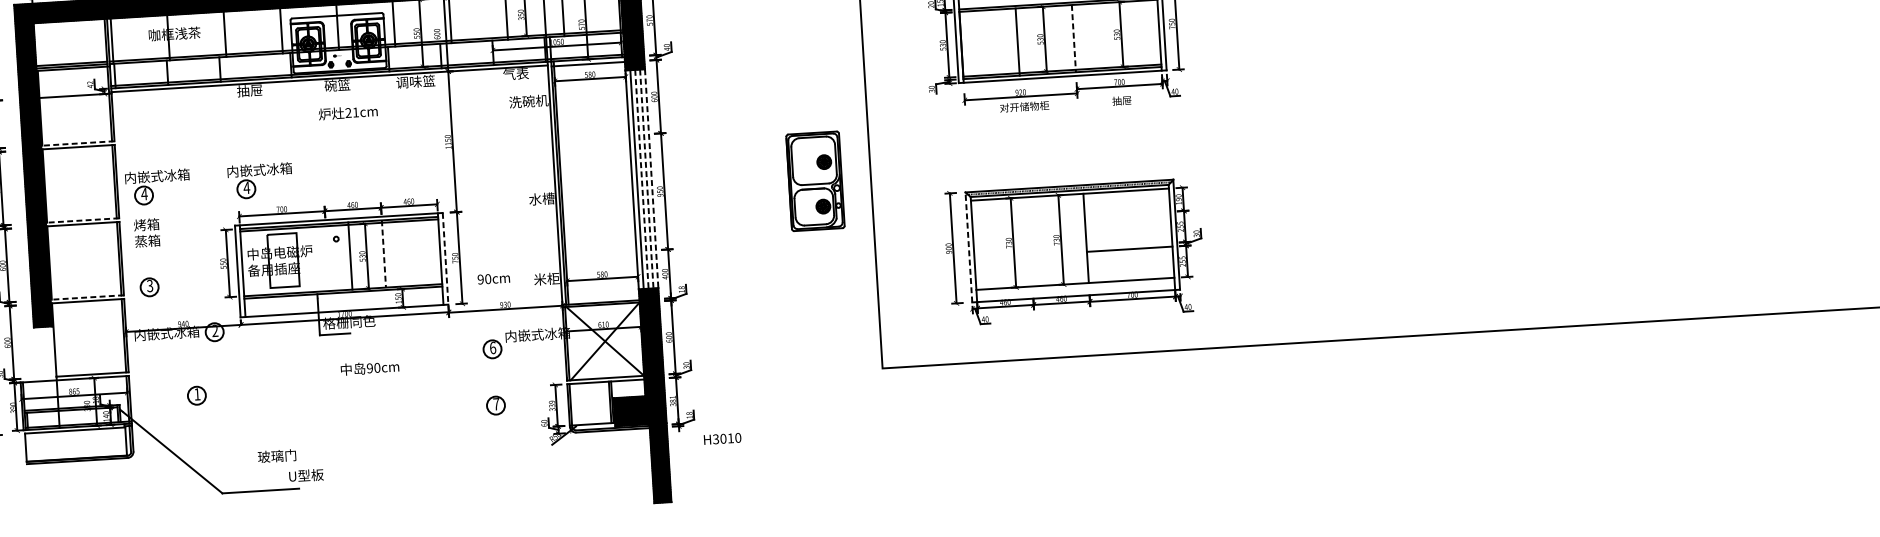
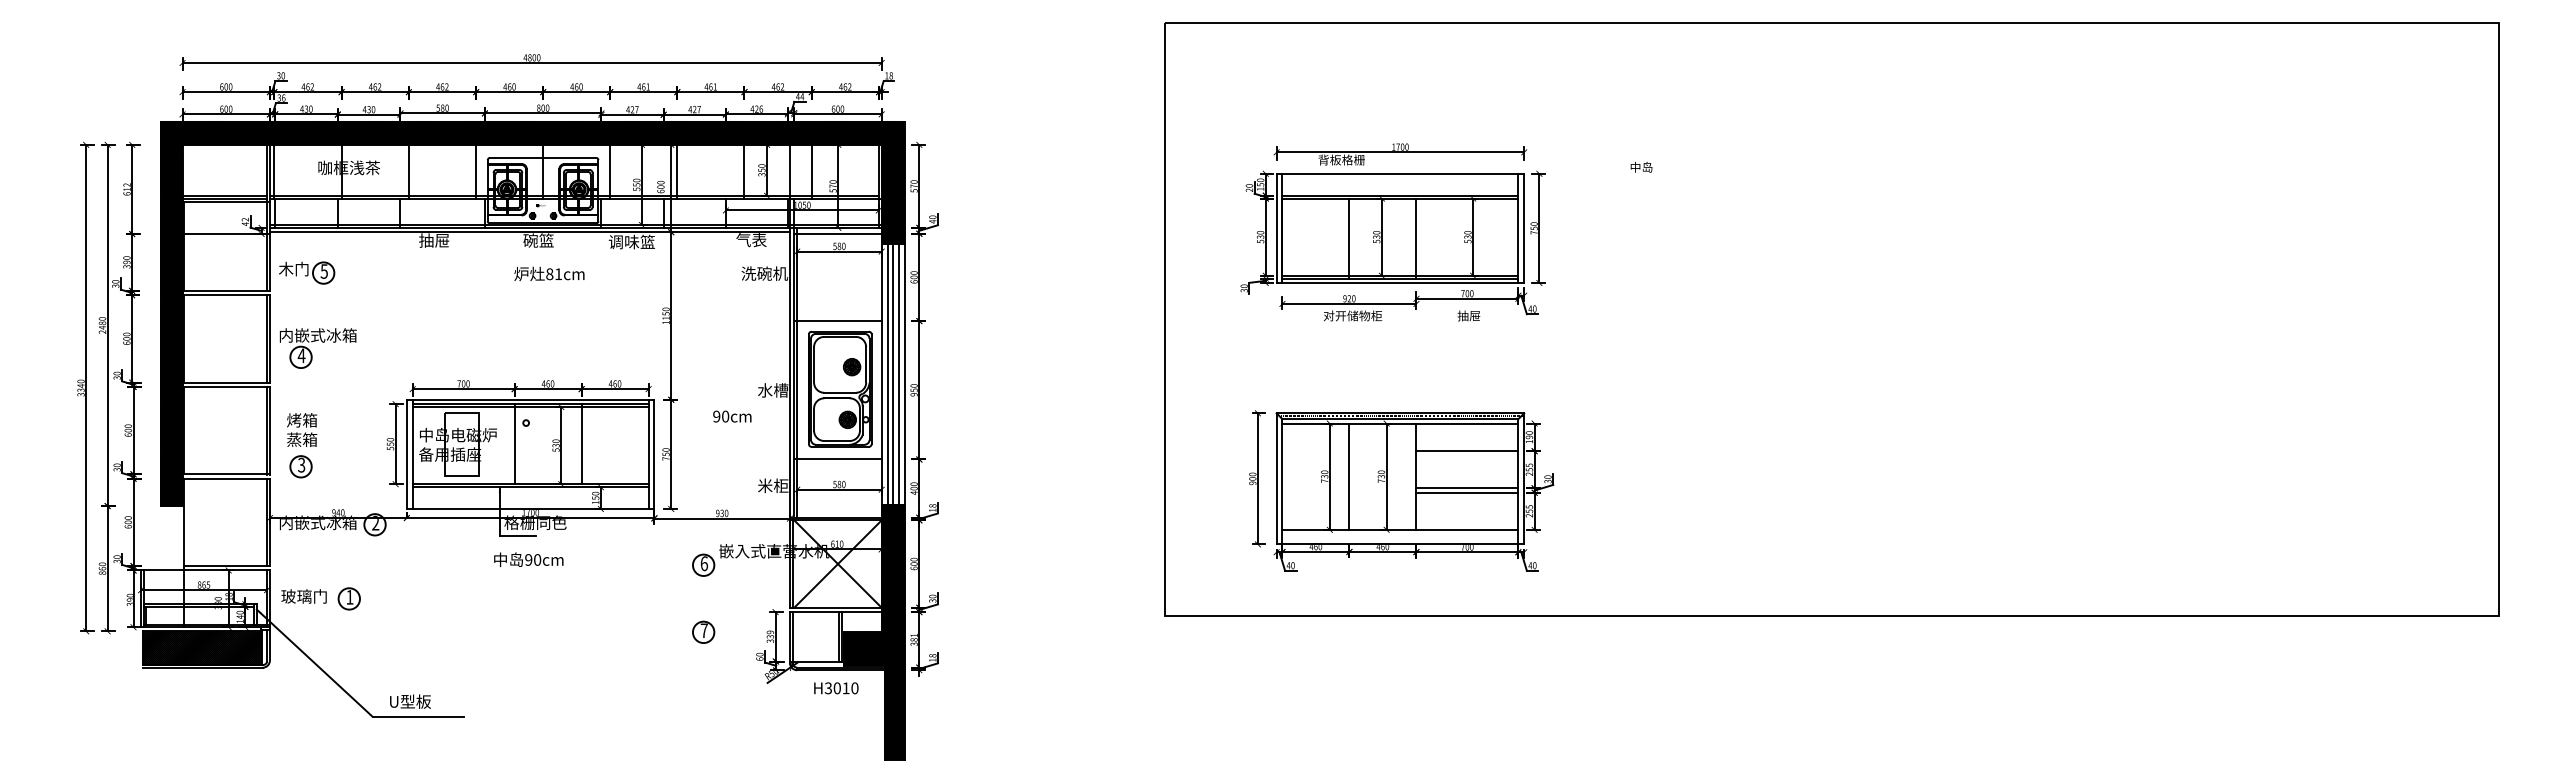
line: (1073, 39) -> (1416, 239), dashed -> solid
text: (348, 113) -> (549, 274), 21cm -> 81cm
part: (145, 123) -> (307, 272), added
line: (592, 137) -> (837, 321), added
line: (78, 143) -> (226, 290), dashed -> solid
line: (652, 178) -> (905, 374), dashed -> solid
line: (642, 179) -> (893, 374), dashed -> solid
line: (647, 179) -> (899, 374), dashed -> solid
part: (815, 180) -> (840, 388), moved
part: (254, 183) -> (433, 351), removed
line: (1127, 214) -> (1467, 451), added
line: (82, 220) -> (226, 382), dashed -> solid
text: (147, 232) -> (302, 429), moved
line: (1029, 241) -> (1349, 476), added
line: (1129, 245) -> (1467, 488), added
line: (968, 247) -> (1276, 478), dashed -> solid
line: (599, 253) -> (837, 459), added
line: (383, 254) -> (581, 444), dashed -> solid
line: (350, 256) -> (514, 444), moved
line: (445, 258) -> (654, 454), dashed -> solid
text: (493, 278) -> (732, 416), moved
line: (87, 297) -> (226, 474), dashed -> solid
text: (551, 334) -> (774, 551), 内嵌式冰箱 -> 嵌入式直营水机
text: (369, 367) -> (528, 559), moved
text: (722, 439) -> (836, 688), moved
hatch: (75, 444) -> (201, 647), added
text: (276, 456) -> (303, 596), moved
text: (306, 475) -> (410, 701), moved

